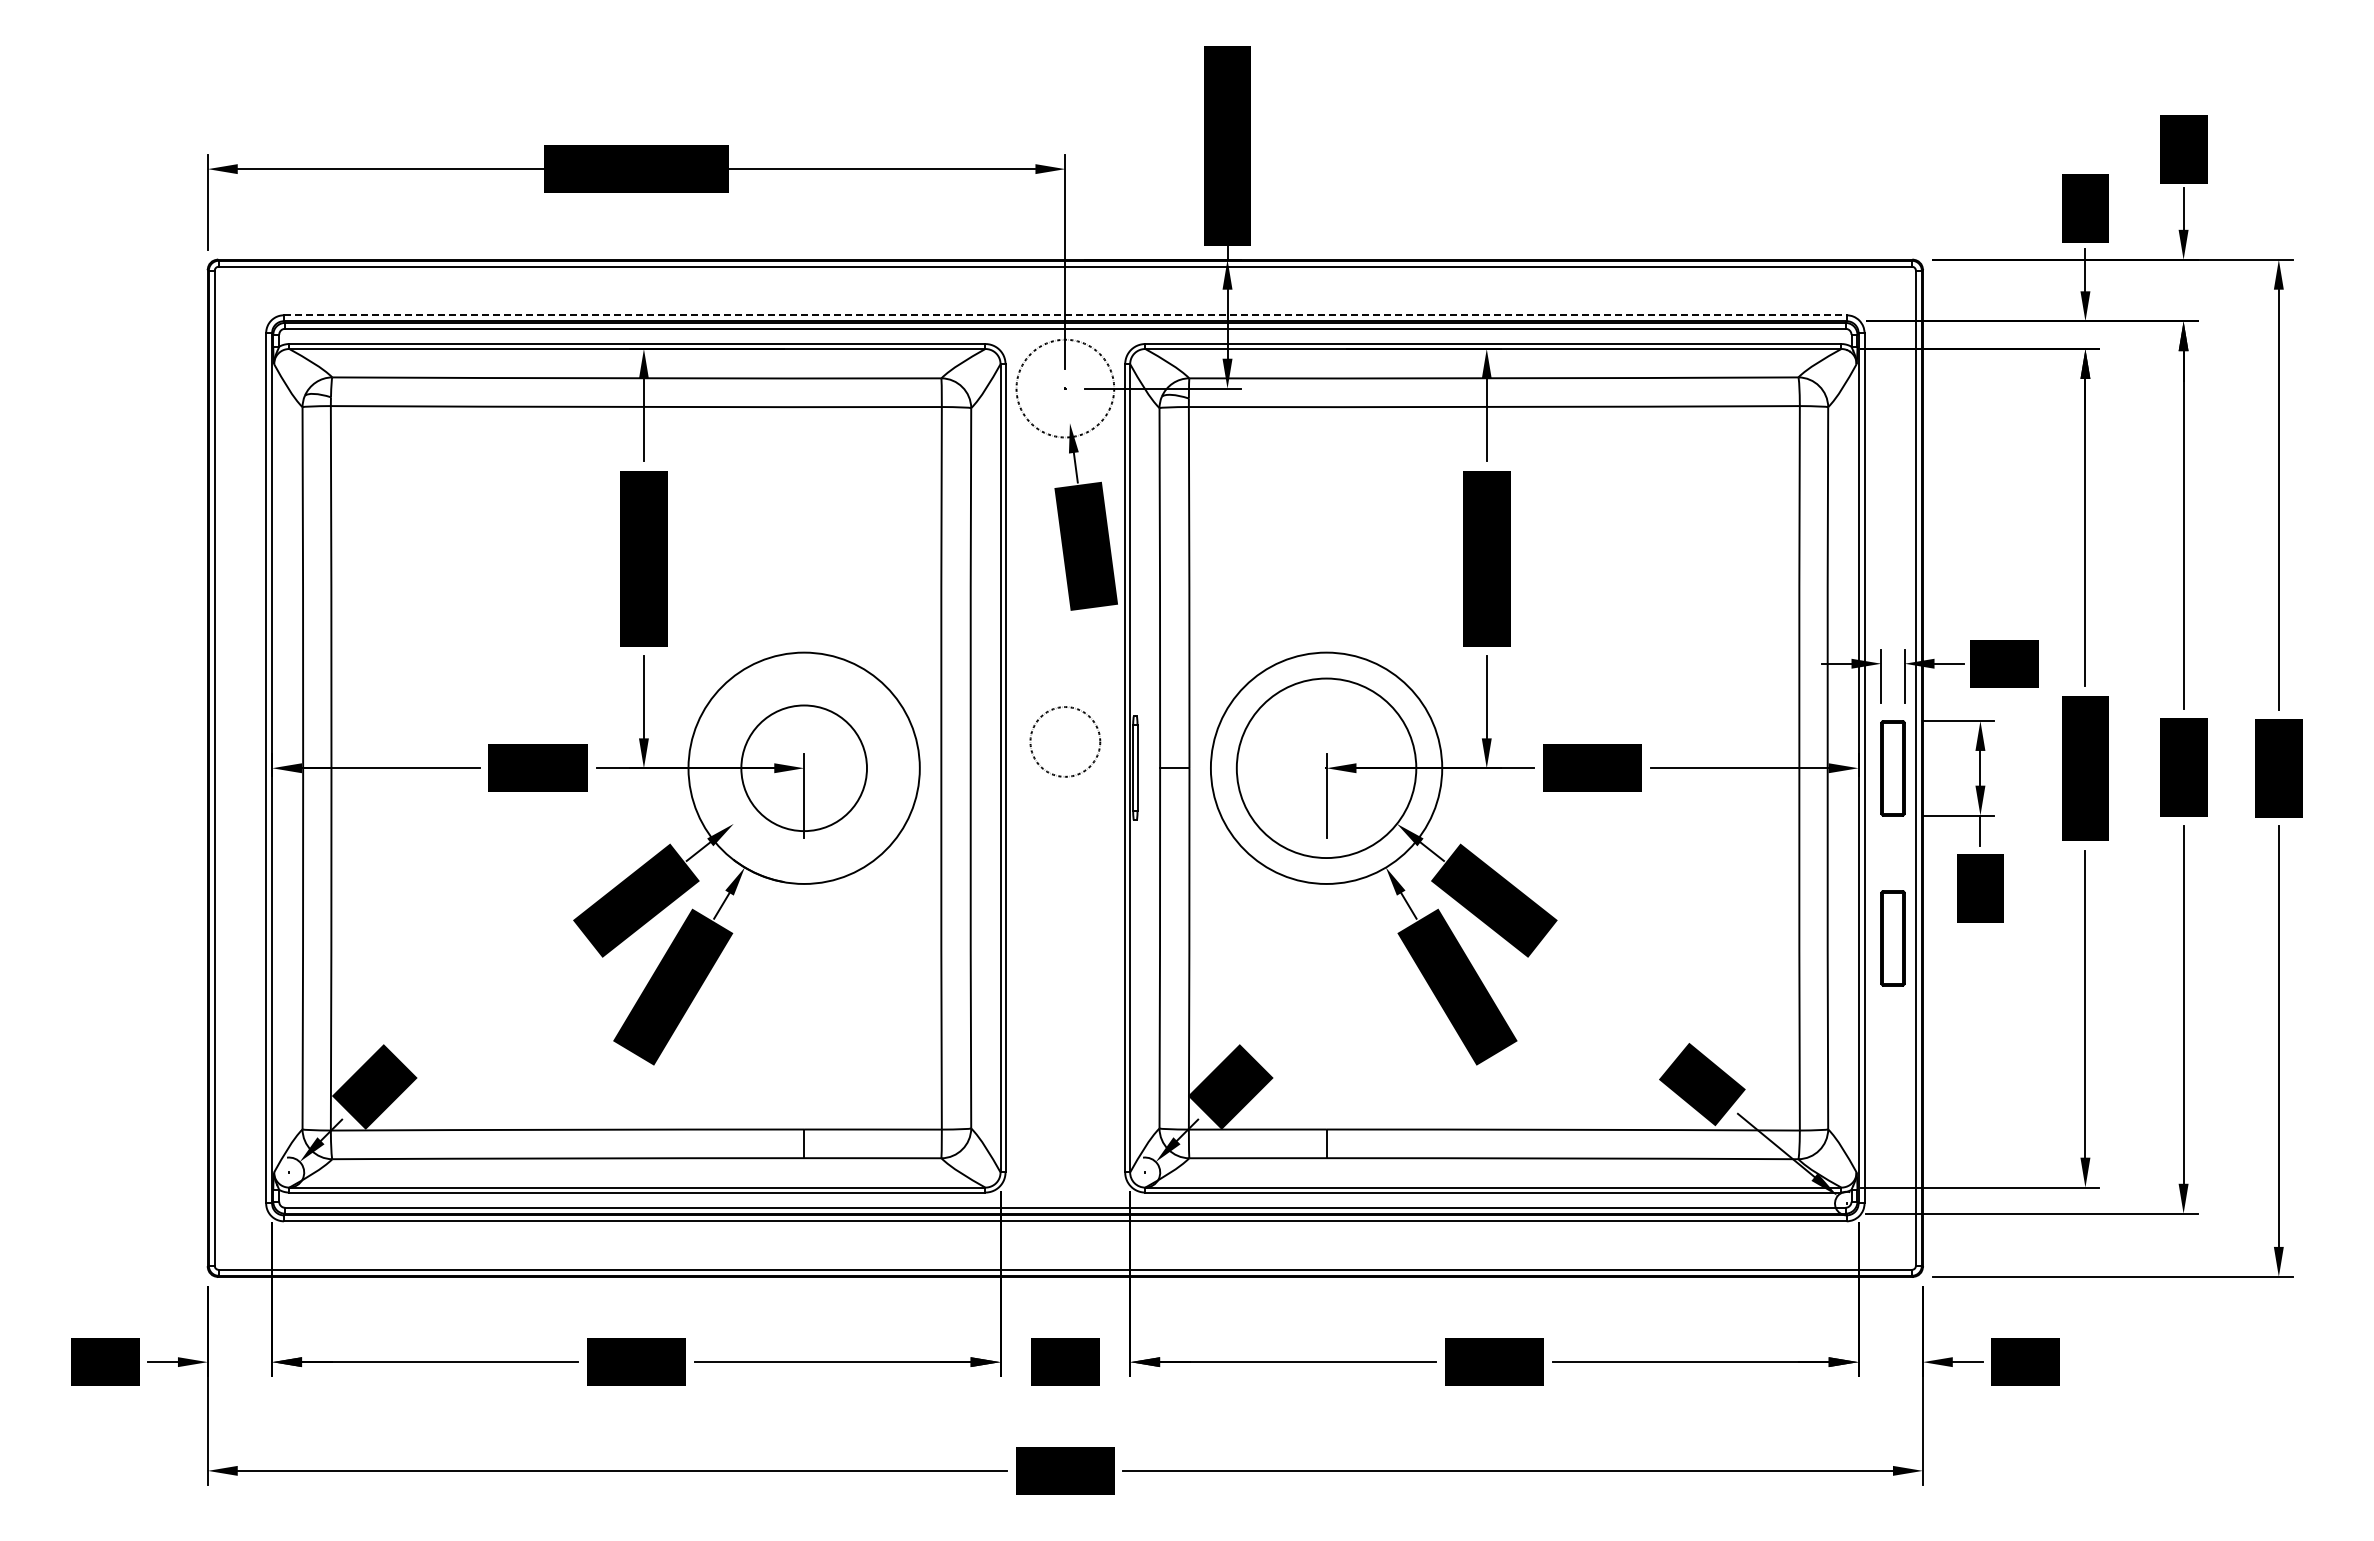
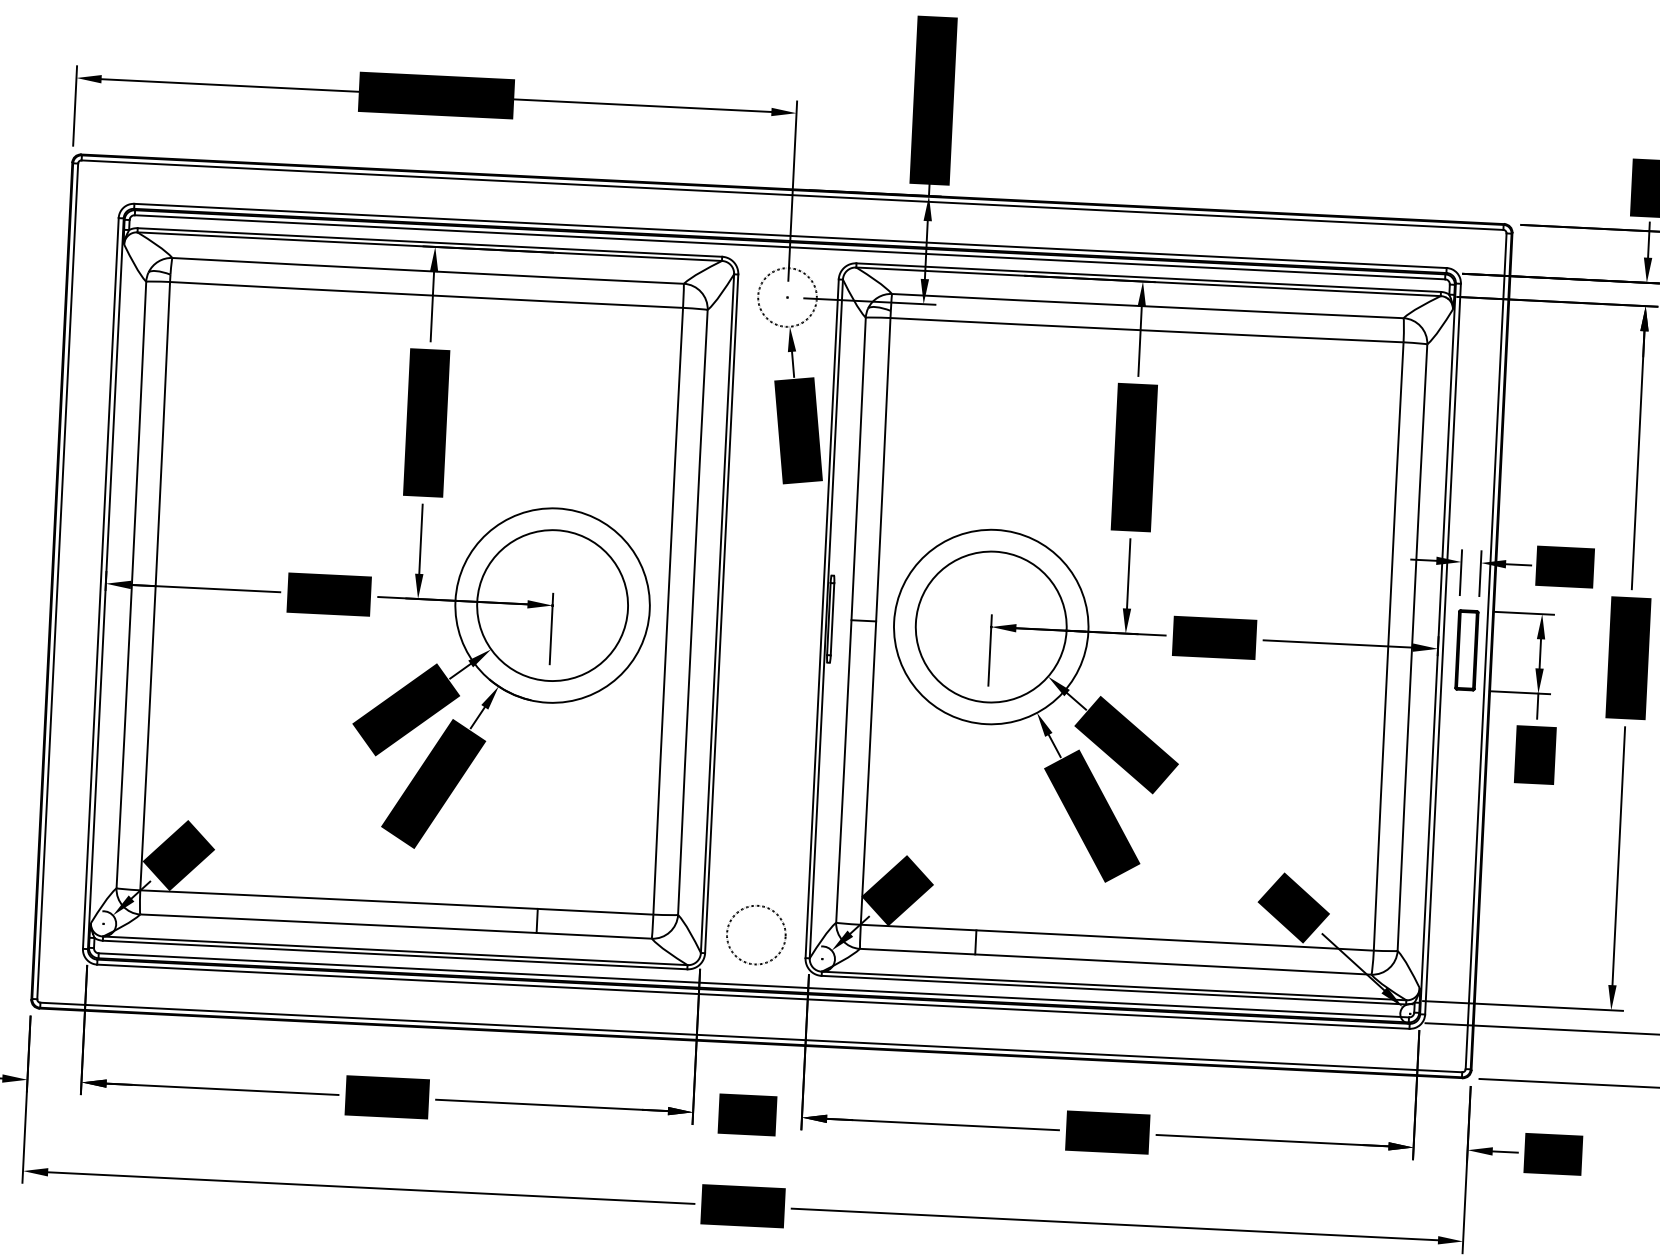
line: (1065, 315) -> (790, 236), dashed -> solid
circle: (1065, 388) -> (787, 297), size x0.71
circle: (1065, 741) -> (756, 934), moved
circle: (803, 768) -> (552, 605), size x1.43
part: (1892, 938) -> (1459, 793), removed

